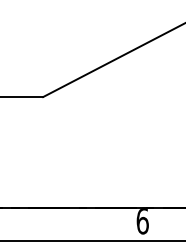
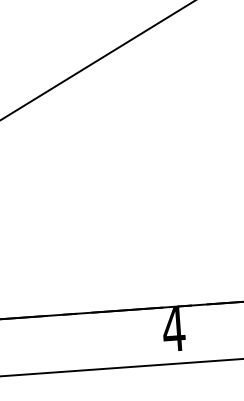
text: (142, 221) -> (173, 329), 6 -> 4

